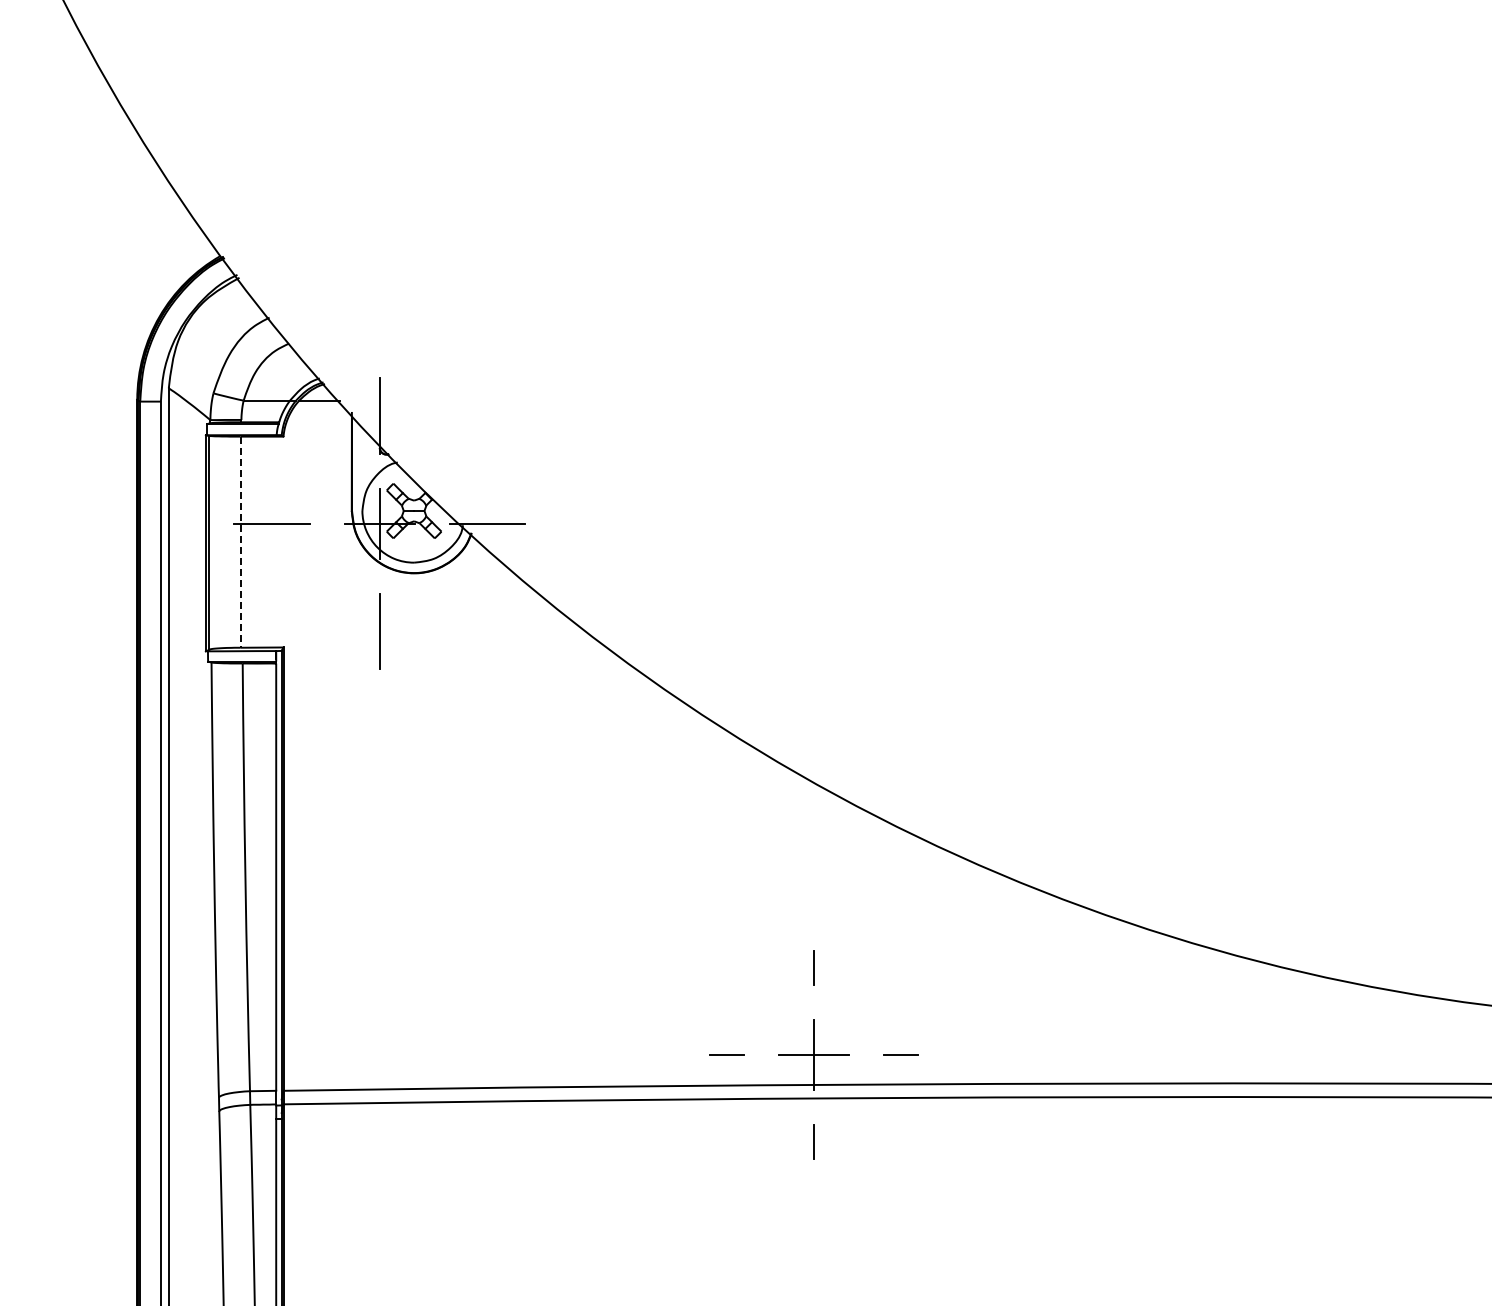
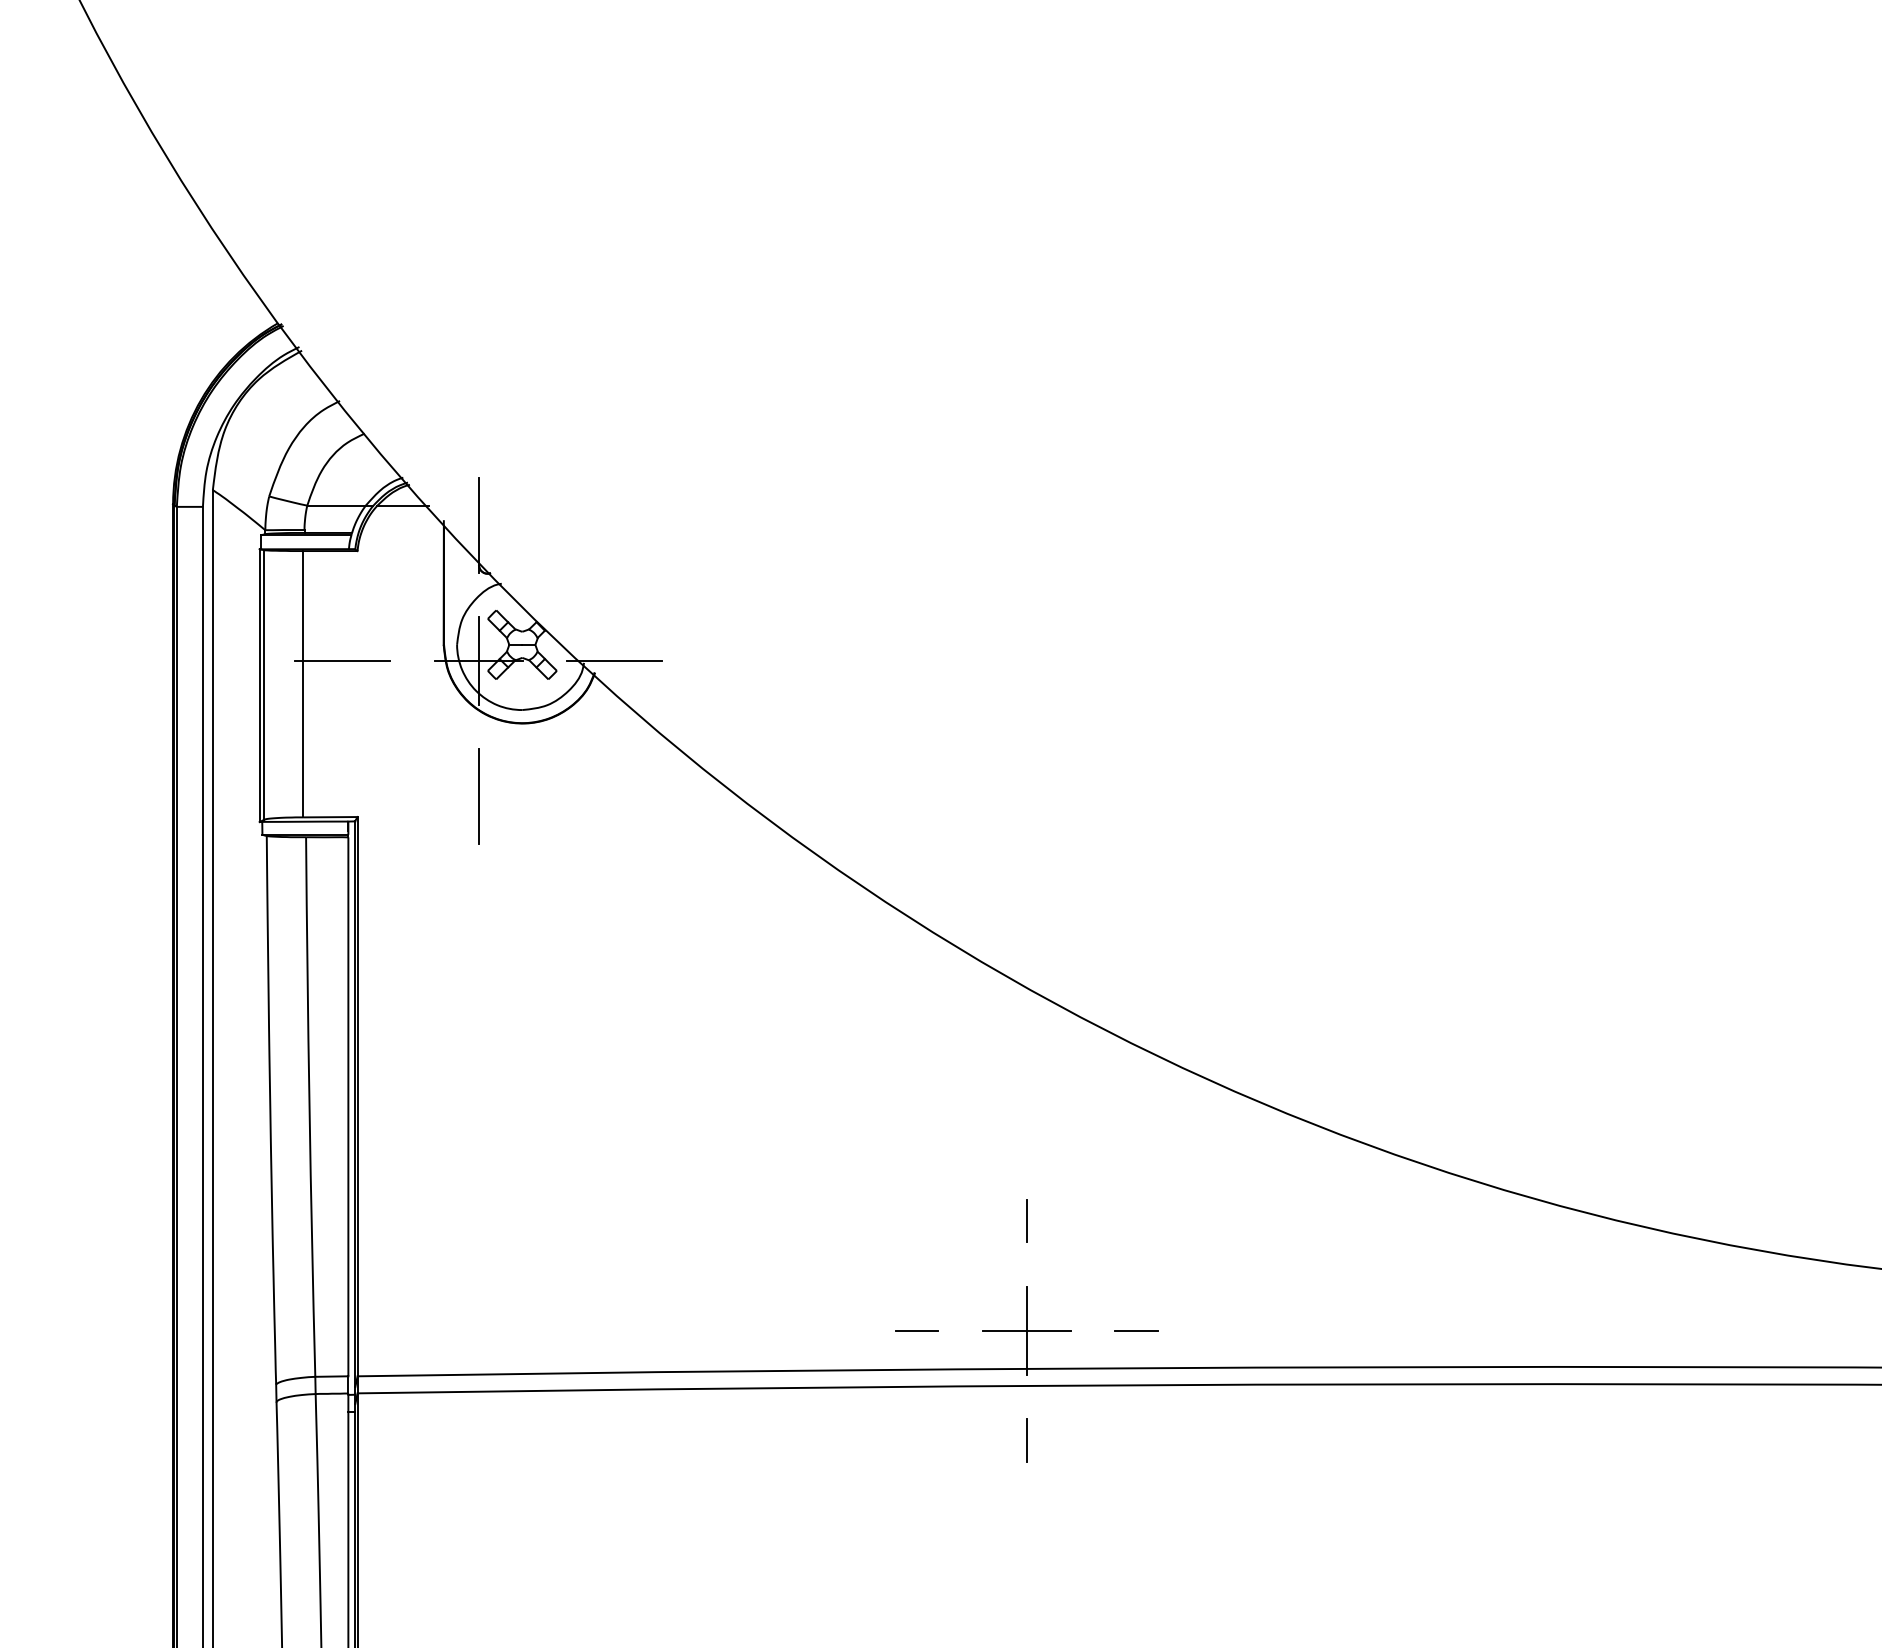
line: (240, 542) -> (303, 684), dashed -> solid

